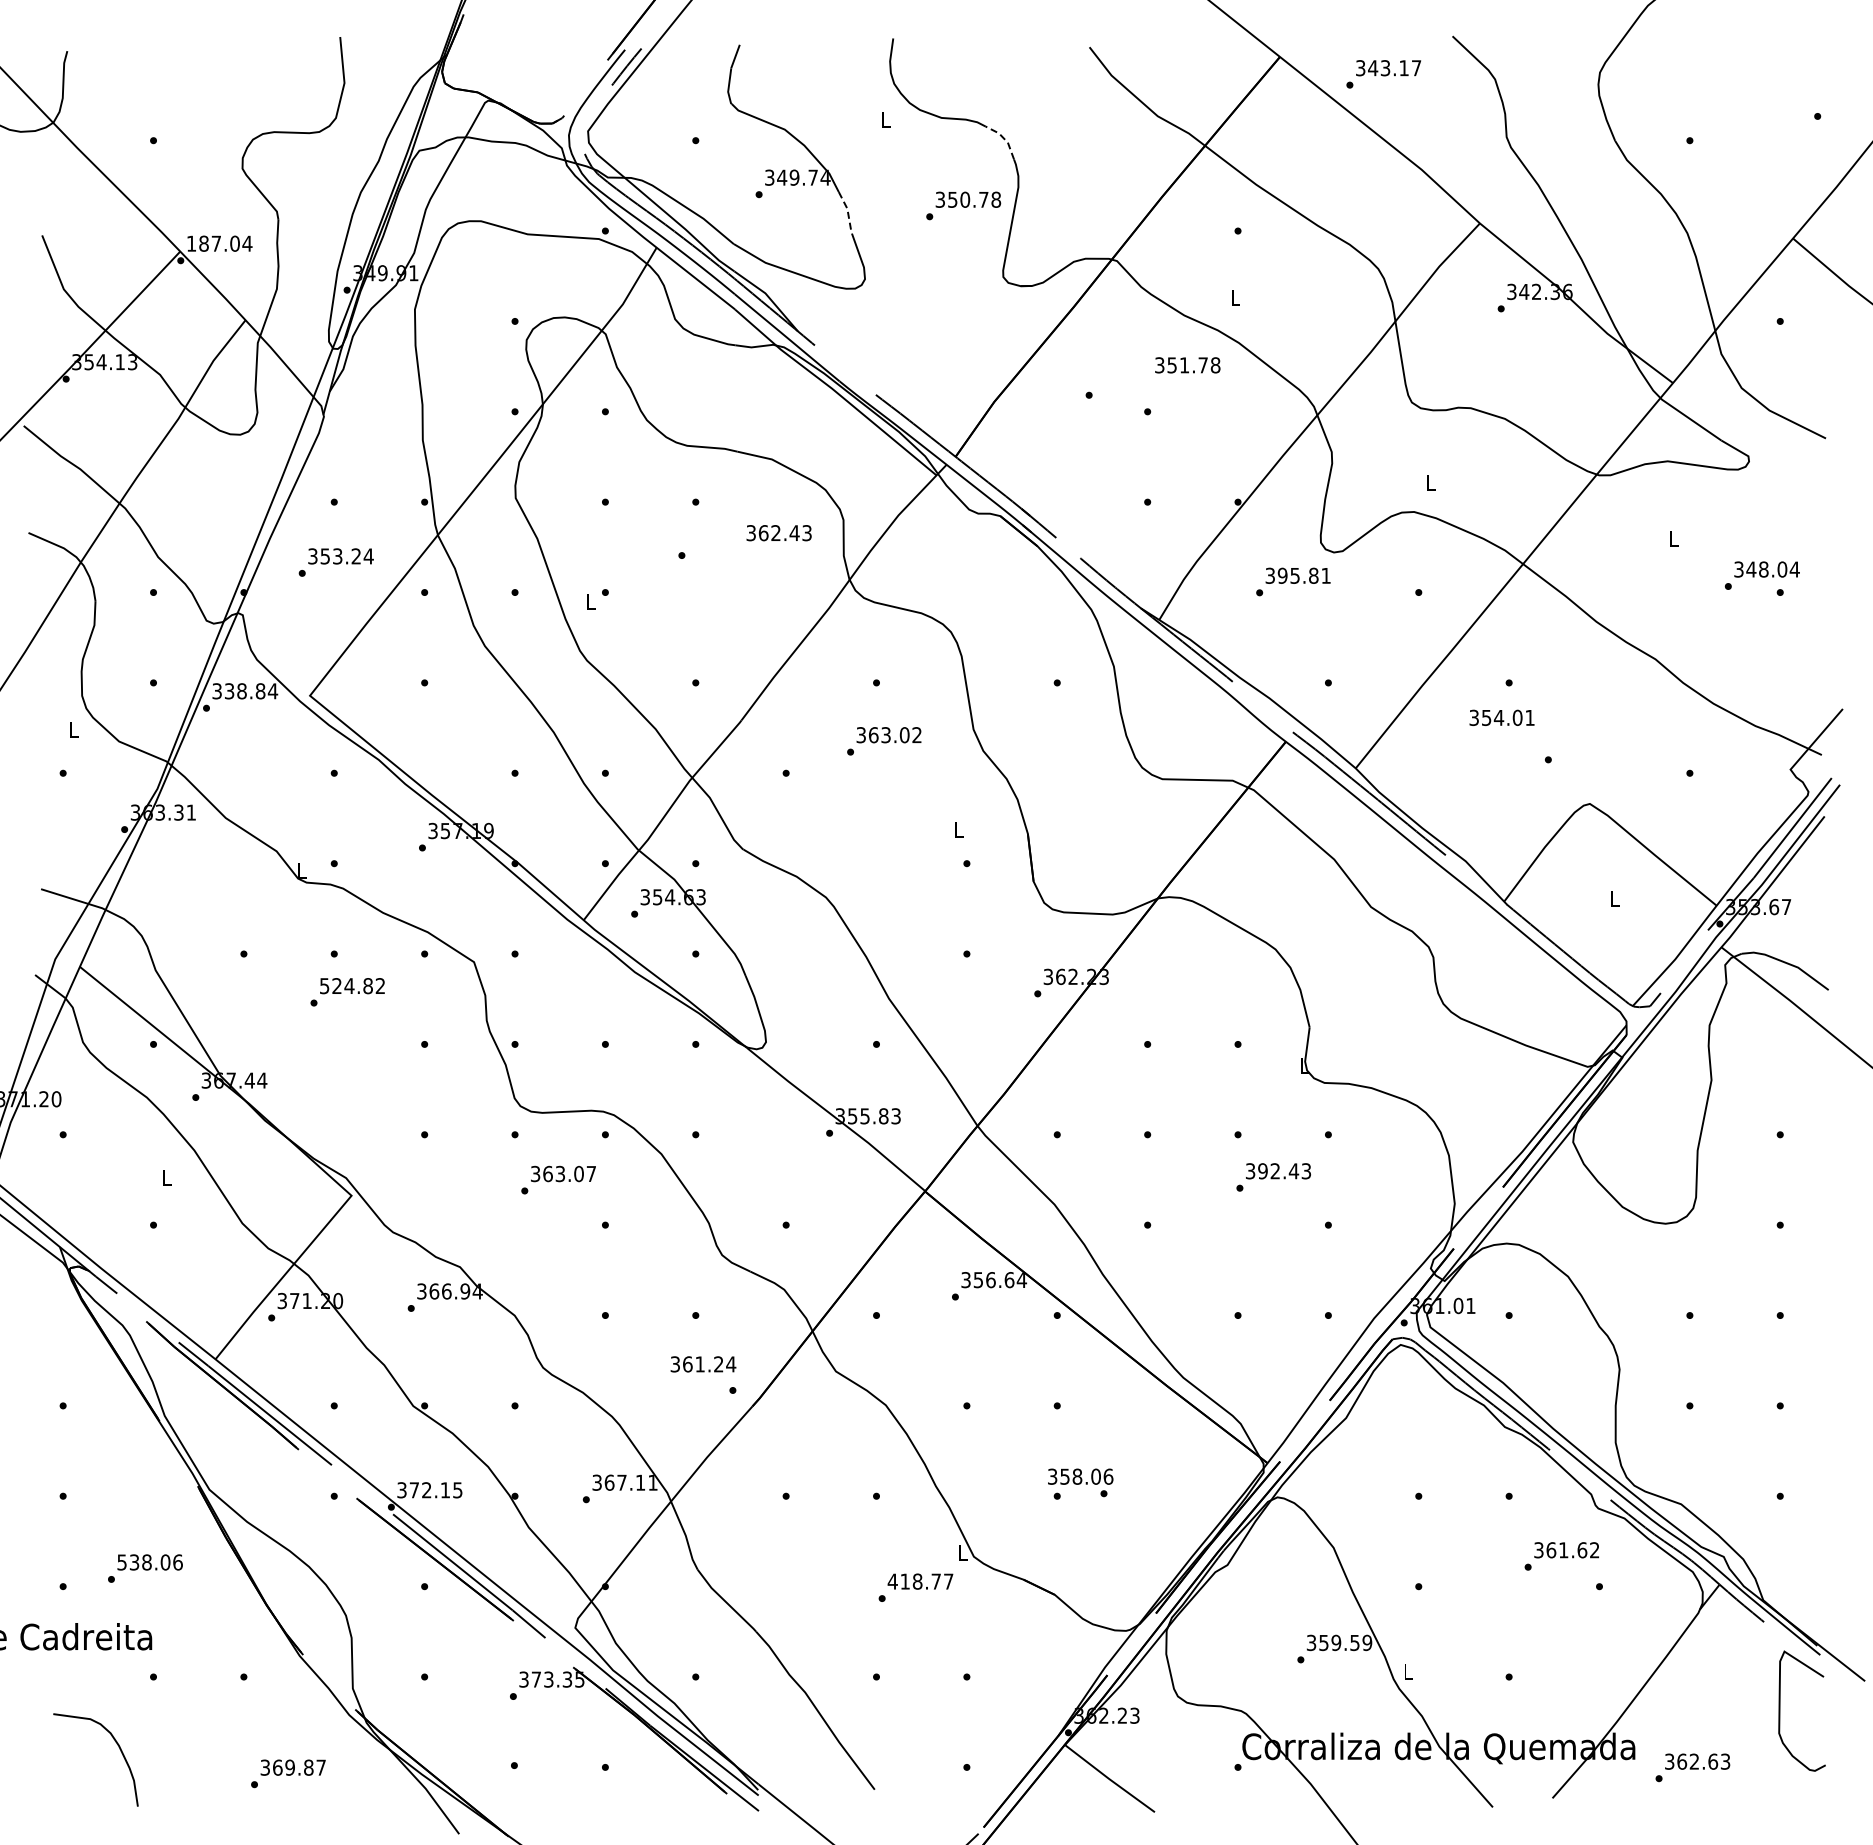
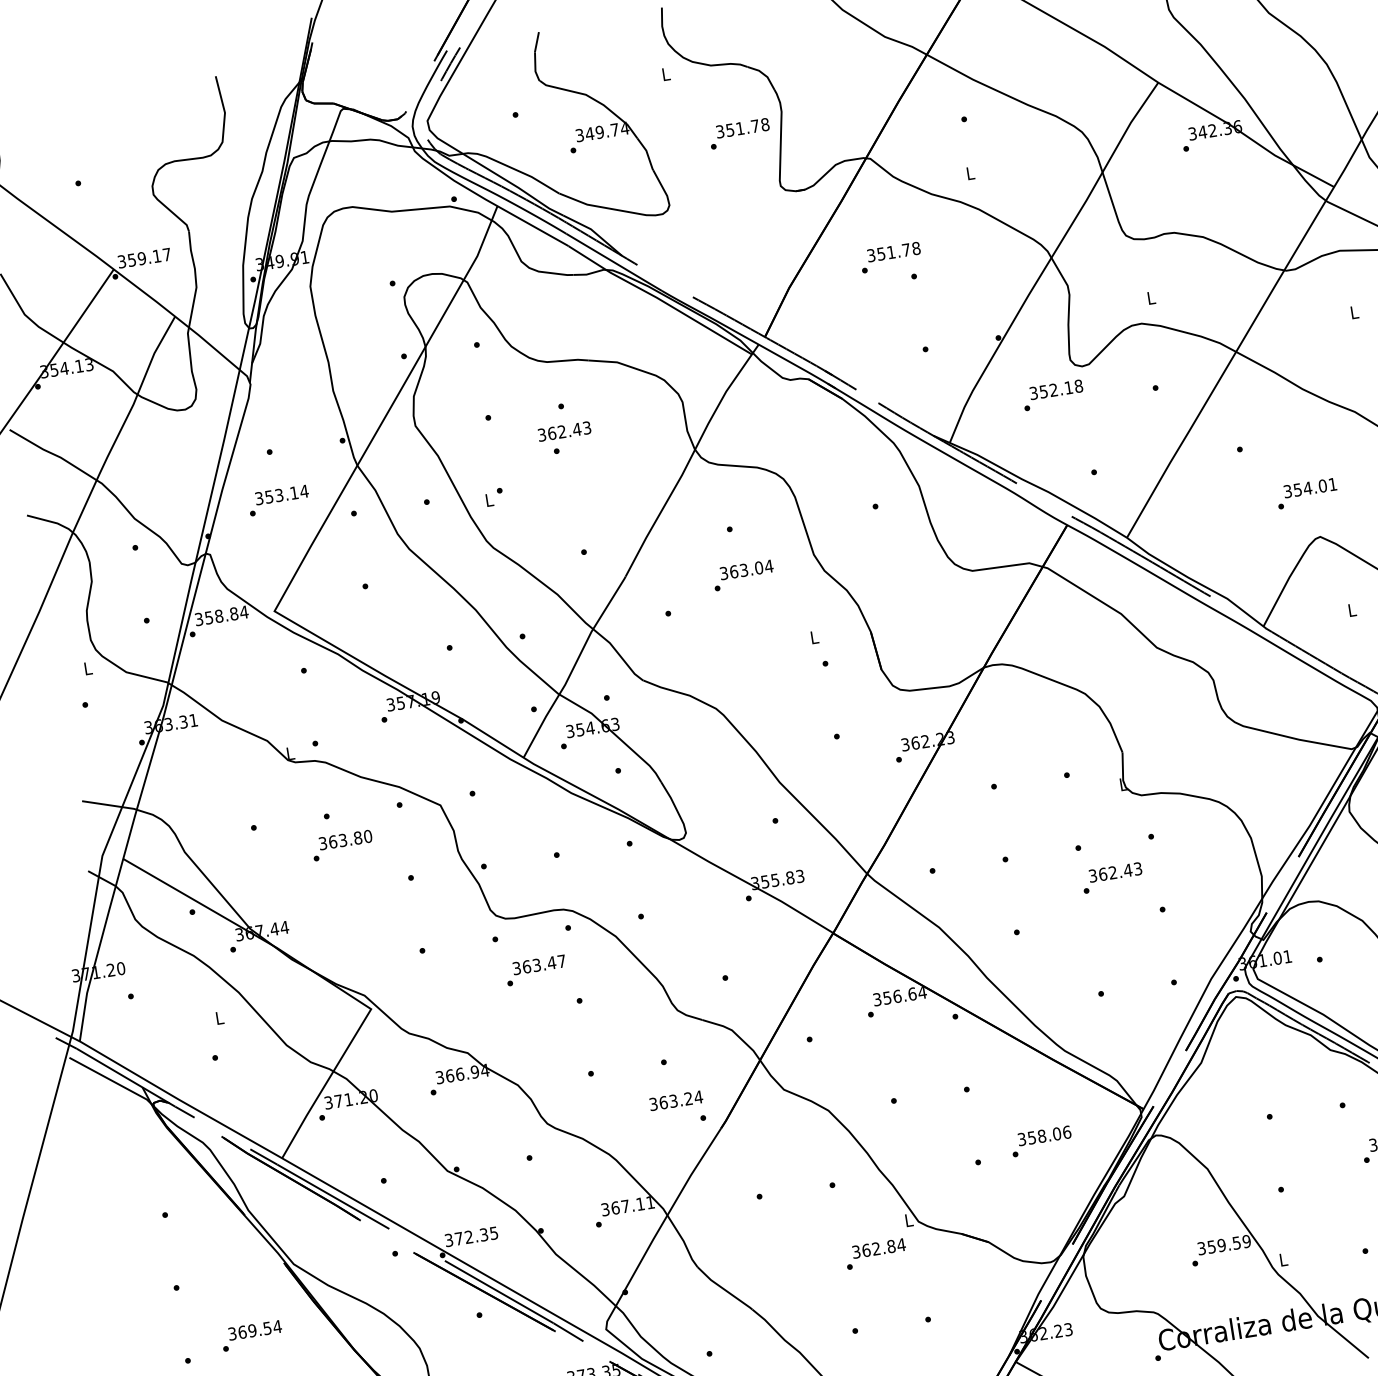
line: (1004, 139) -> (764, 75), dashed -> solid
text: (965, 199) -> (740, 128), 350.78 -> 351.78
line: (848, 212) -> (647, 153), dashed -> solid
text: (219, 243) -> (144, 258), 187.04 -> 359.17
text: (1187, 365) -> (893, 252), moved
text: (778, 533) -> (564, 431), moved
text: (355, 556) -> (293, 493), 353.24 -> 353.14
text: (1303, 575) -> (1060, 388), 395.81 -> 352.18
text: (229, 690) -> (208, 617), 338.84 -> 358.84
text: (1501, 717) -> (1309, 487), moved
text: (917, 735) -> (769, 566), 363.02 -> 363.04
text: (352, 986) -> (345, 840), 524.82 -> 363.80
text: (1262, 1171) -> (1102, 874), 392.43 -> 362.43
text: (578, 1173) -> (551, 962), 363.07 -> 363.47
text: (699, 1364) -> (673, 1101), 361.24 -> 363.24
text: (1080, 1476) -> (1044, 1135), moved
text: (445, 1490) -> (484, 1235), 372.15 -> 372.35
text: (150, 1562) -> (255, 1330), 538.06 -> 369.54
text: (920, 1581) -> (878, 1248), 418.77 -> 362.84

